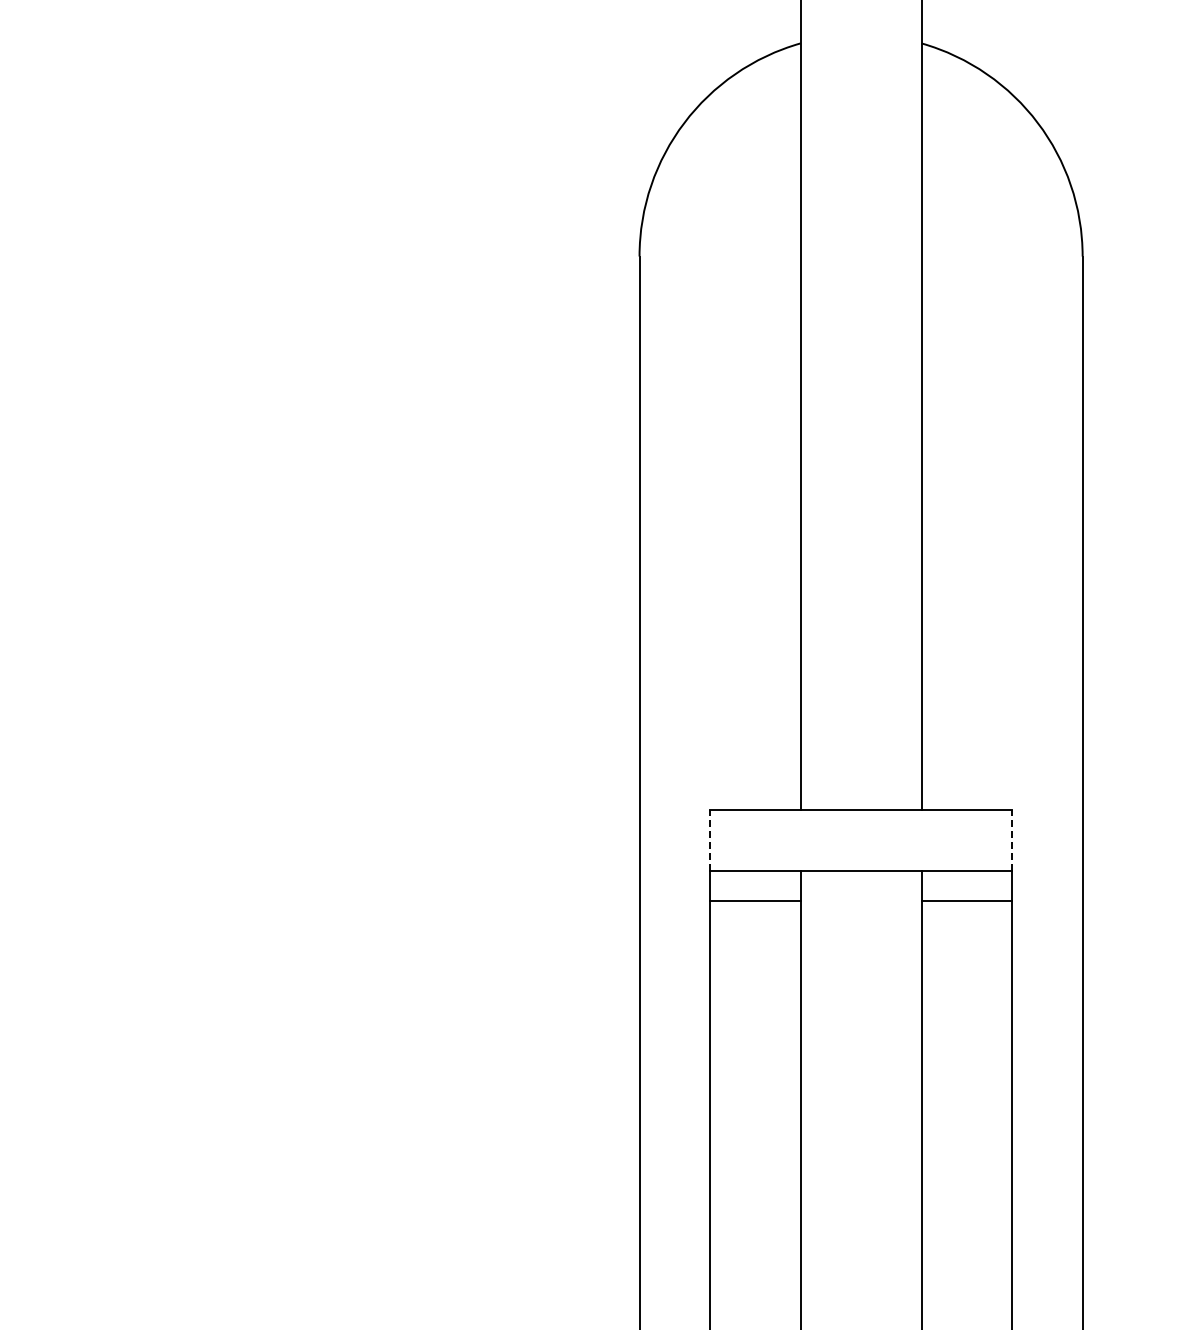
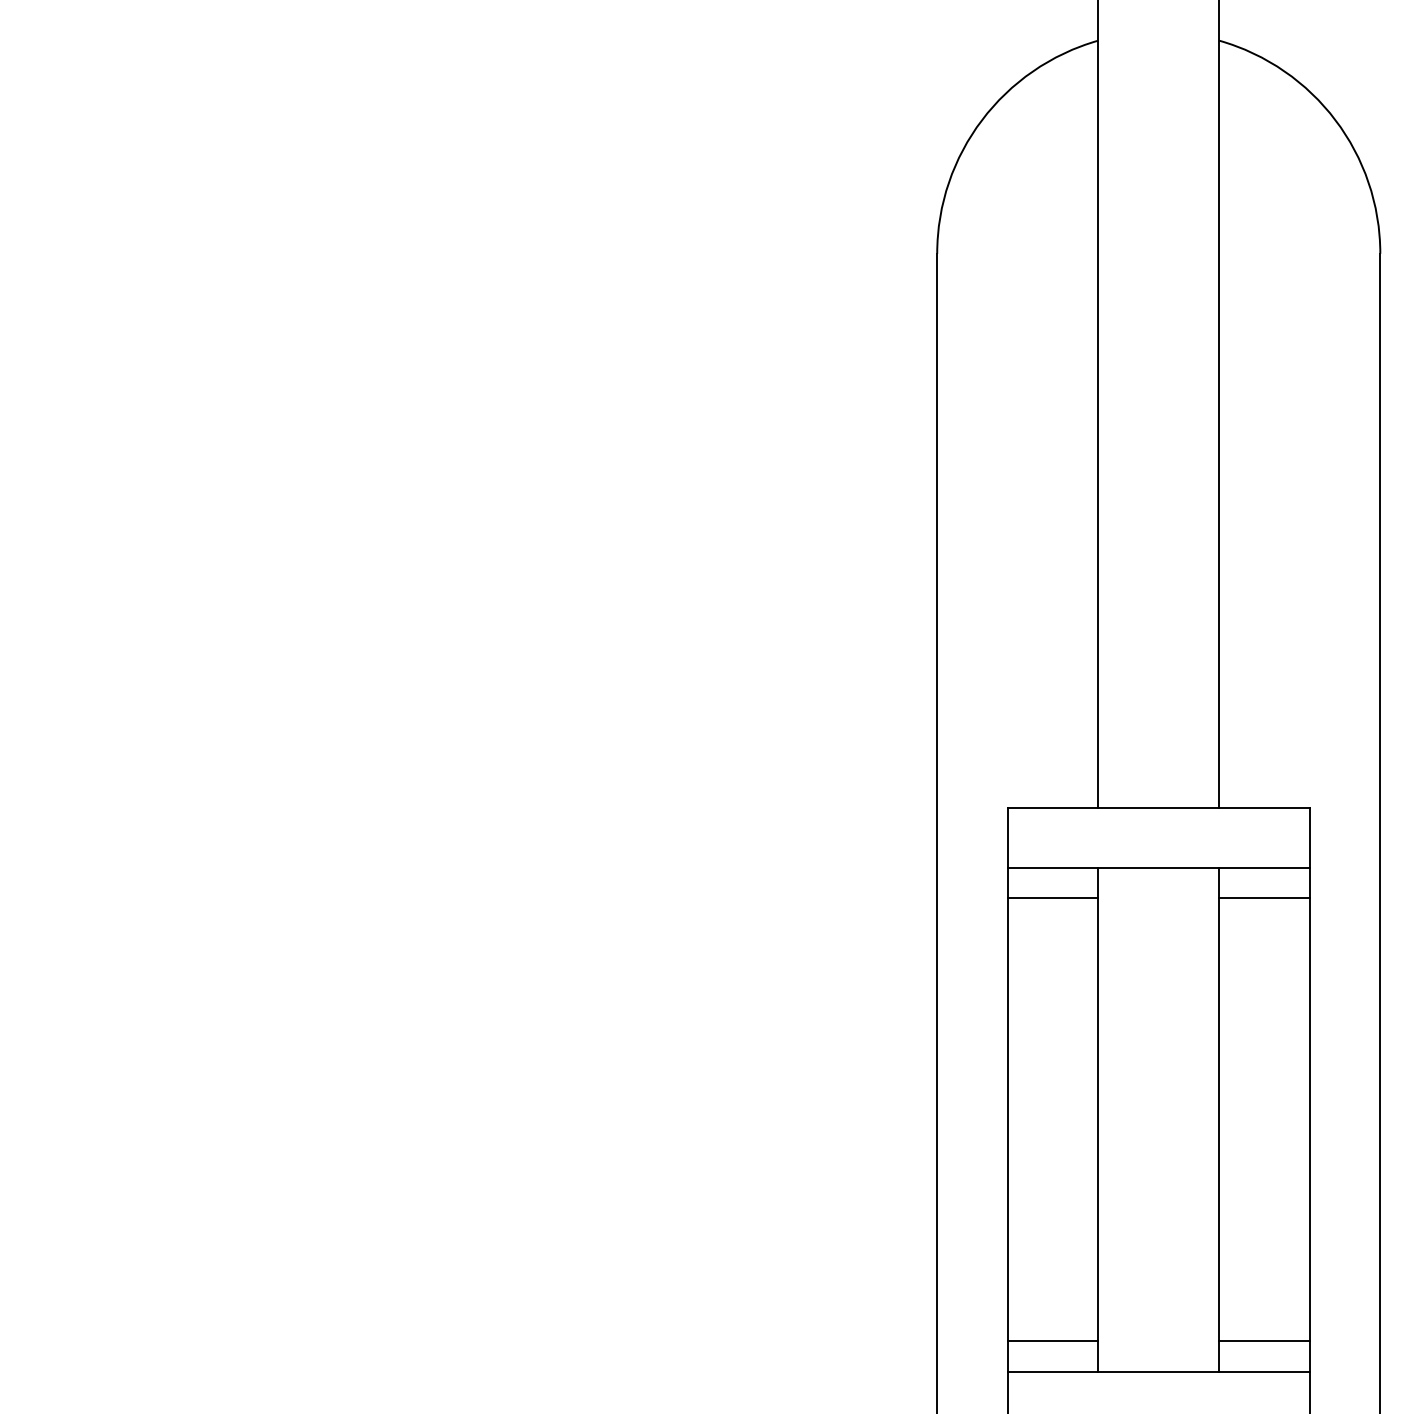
line: (709, 840) -> (1007, 837), dashed -> solid
line: (1011, 840) -> (1309, 837), dashed -> solid

